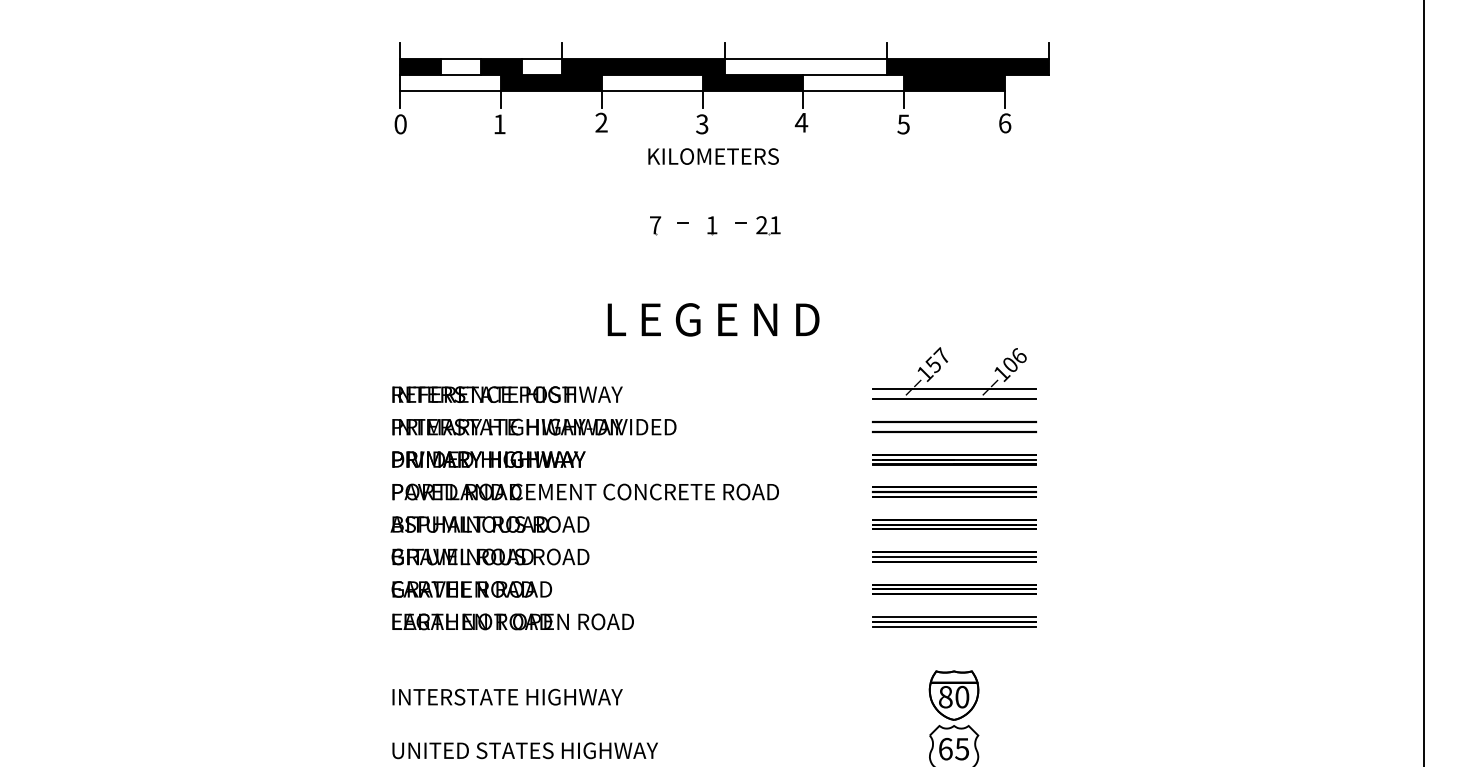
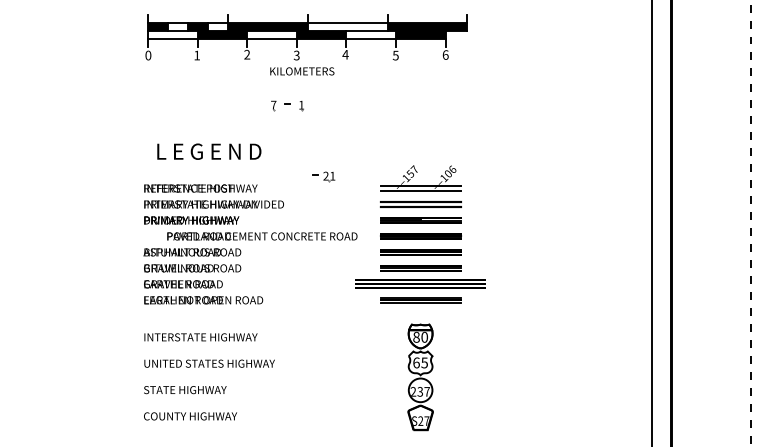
part: (756, 225) -> (323, 176), moved
text: (713, 319) -> (209, 151), moved
text: (585, 492) -> (262, 236), moved
part: (953, 589) -> (420, 284), size x1.6

